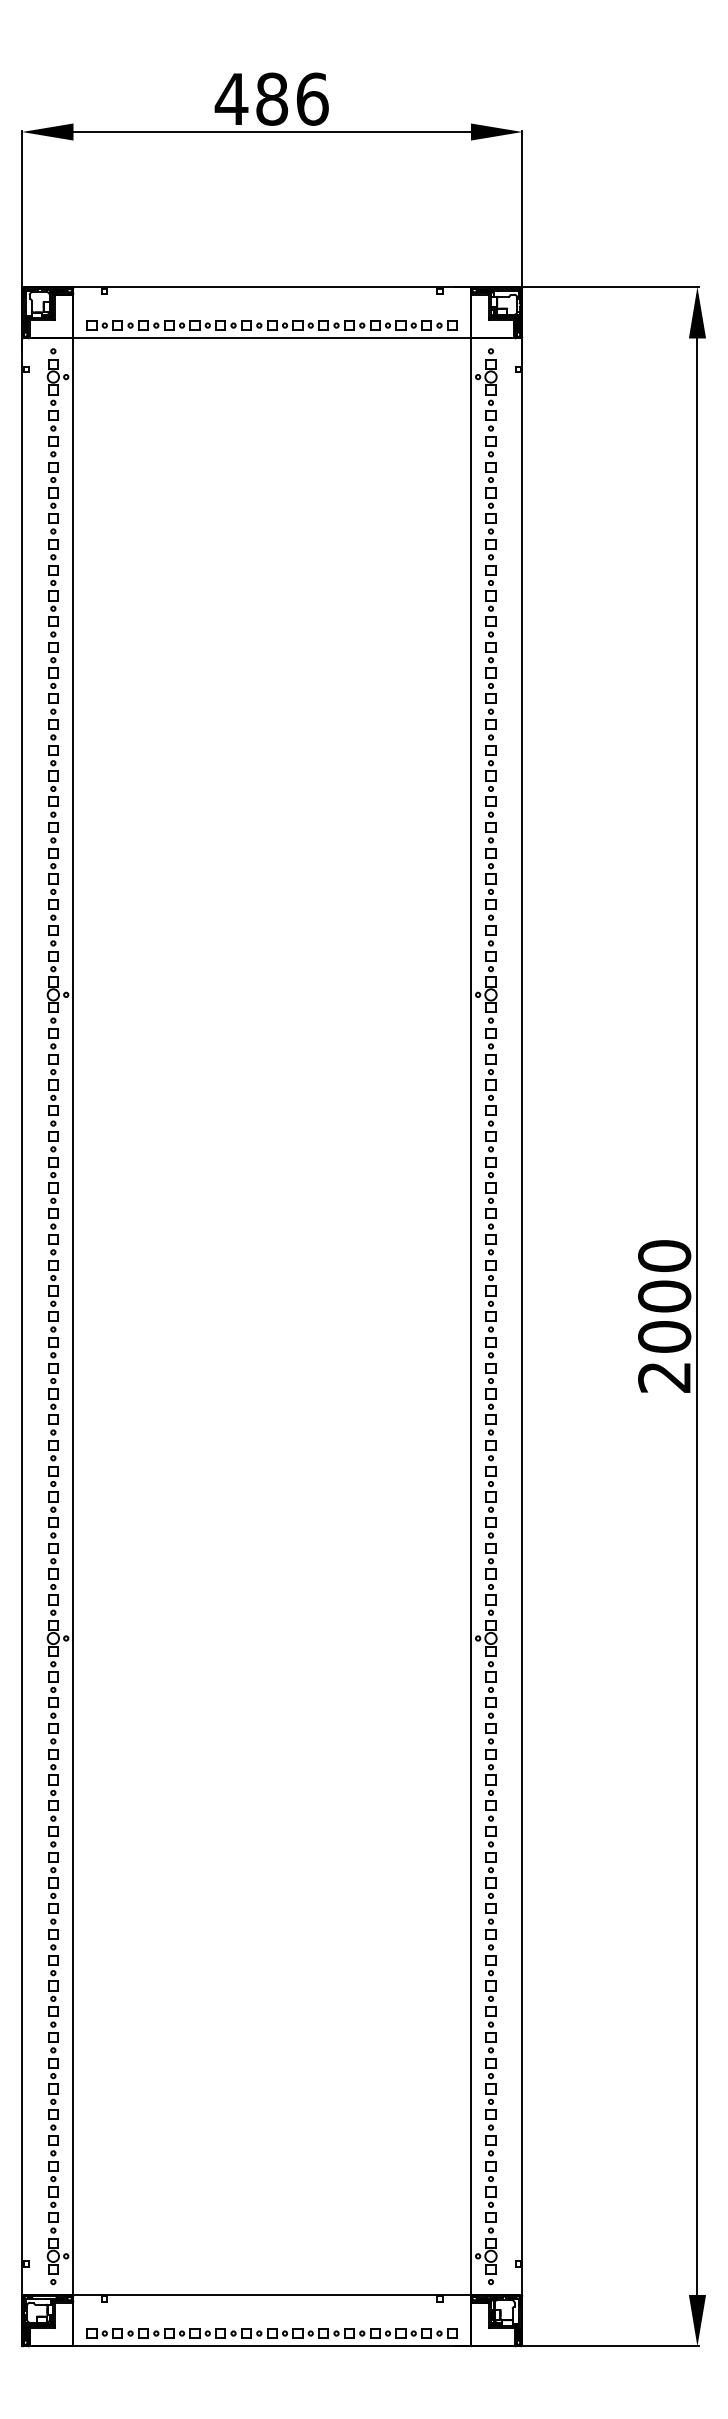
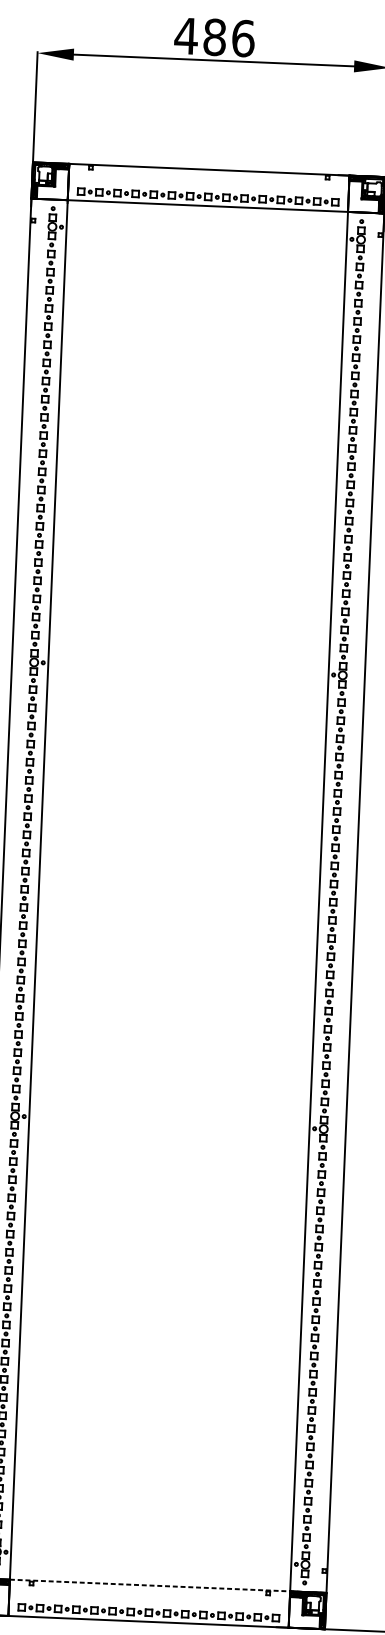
line: (298, 2294) -> (168, 1586), solid -> dashed

